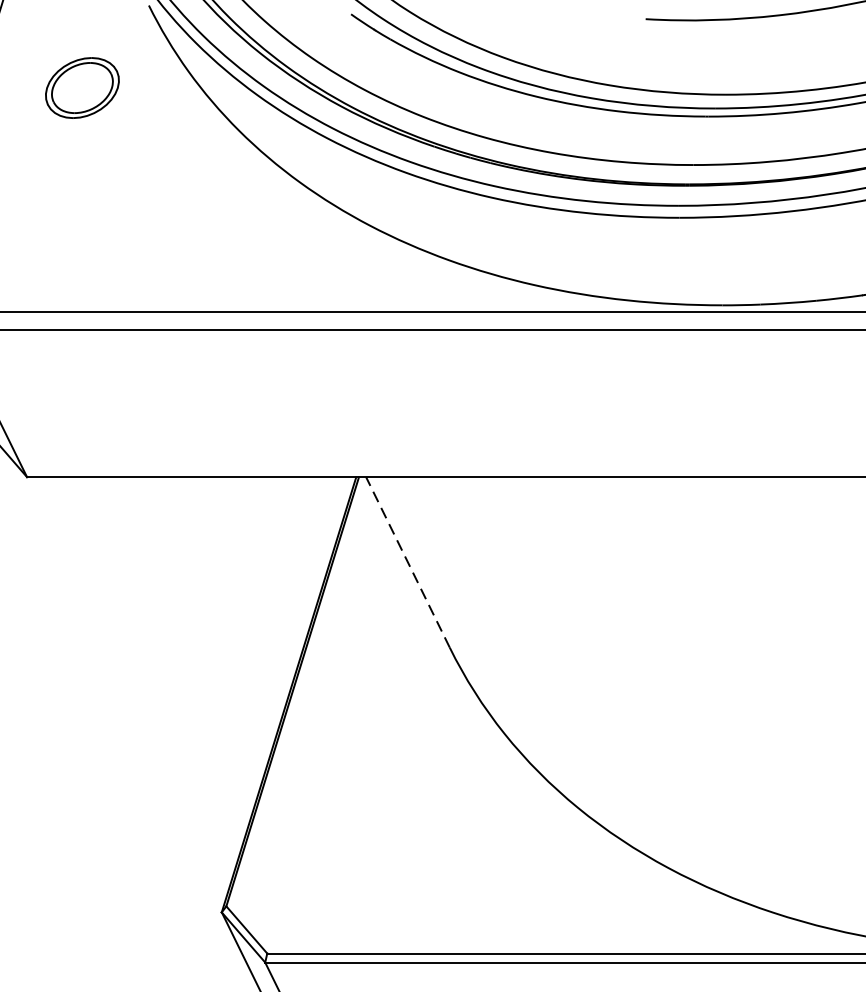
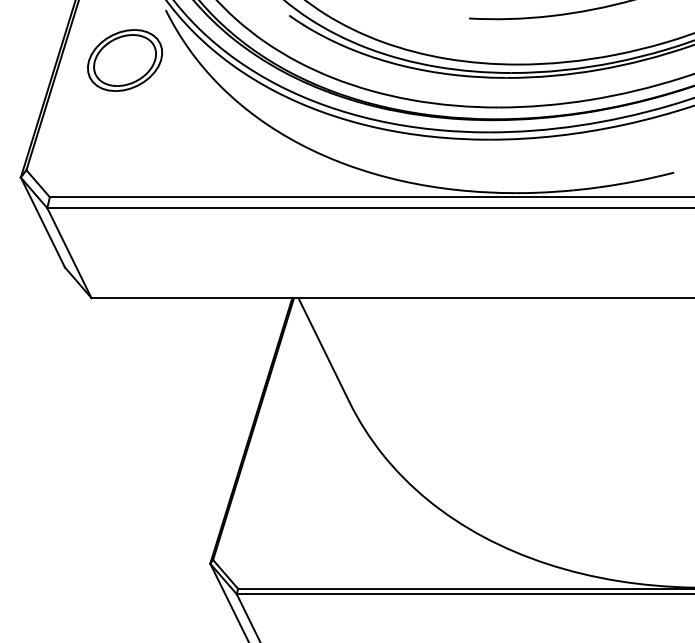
part: (82, 88) -> (125, 60), size x1.67
line: (407, 563) -> (323, 350), dashed -> solid

